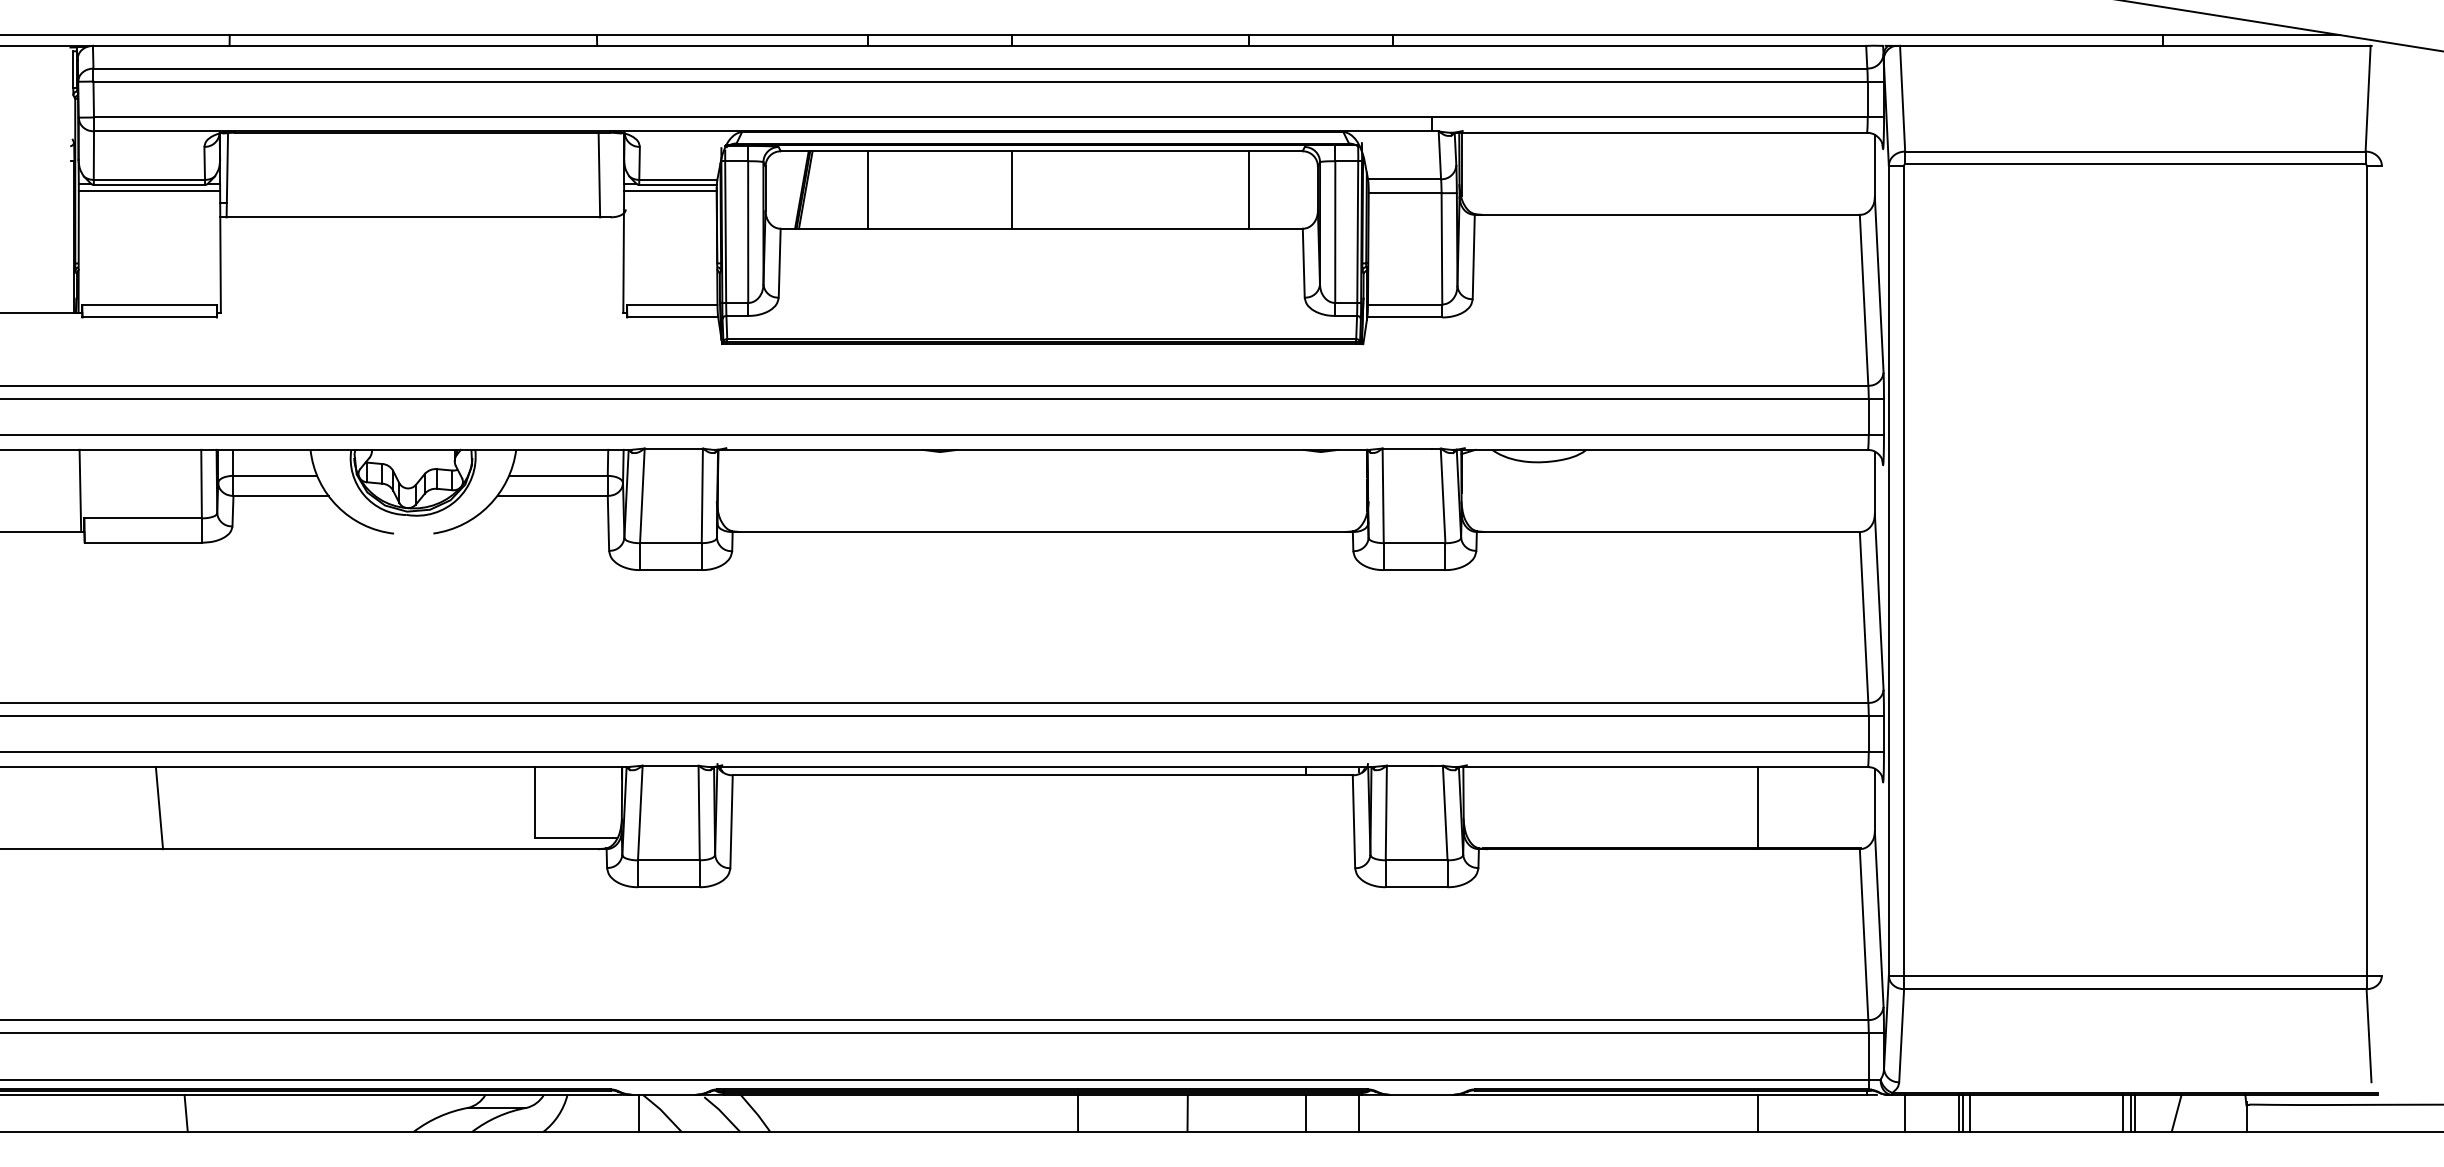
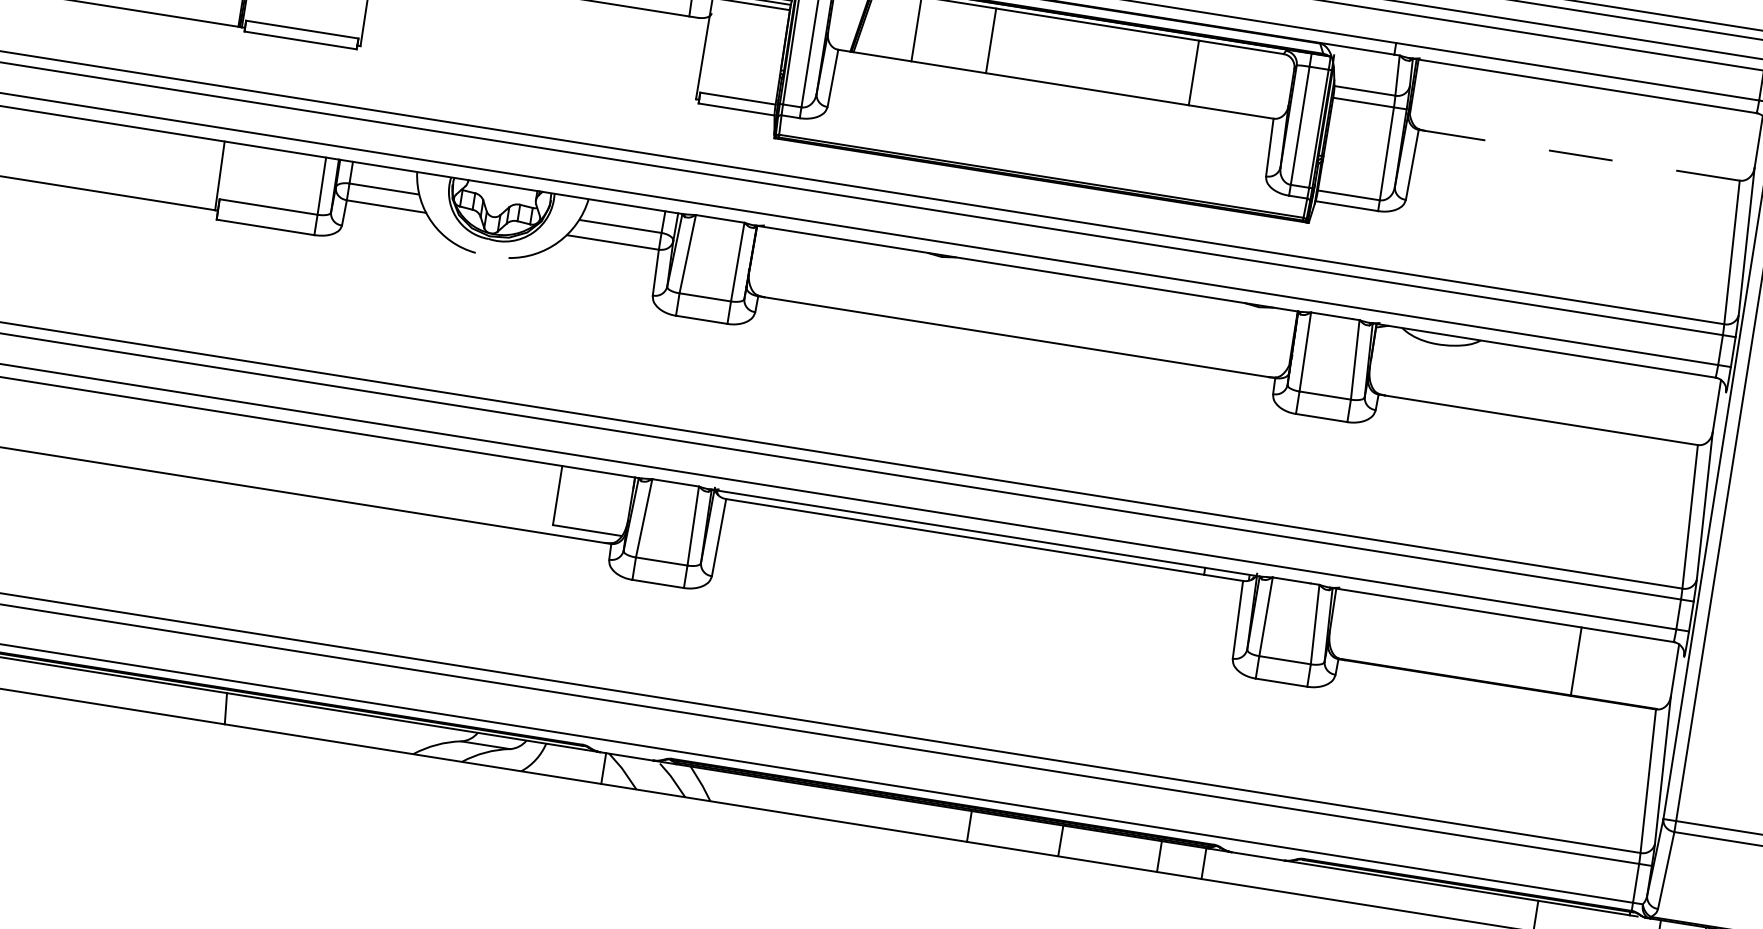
line: (1011, 189) -> (990, 40), moved
line: (1249, 189) -> (1194, 72), moved
line: (1671, 214) -> (1582, 155), solid -> dashed
line: (159, 808) -> (243, 451), removed

